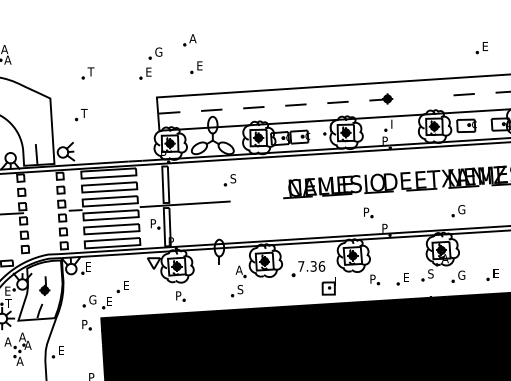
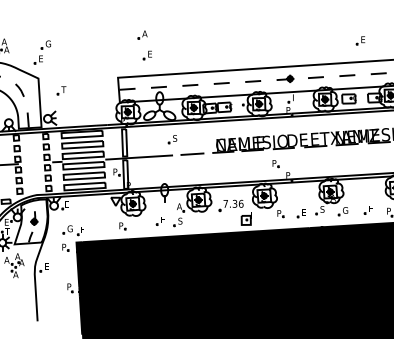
part: (149, 63) -> (41, 52), moved
part: (87, 72) -> (66, 59), removed
line: (421, 97) -> (315, 77), added
line: (24, 113) -> (19, 89), added
line: (256, 198) -> (192, 153), added
part: (457, 210) -> (342, 162), removed
part: (121, 287) -> (159, 221), moved
part: (180, 296) -> (122, 226), moved

